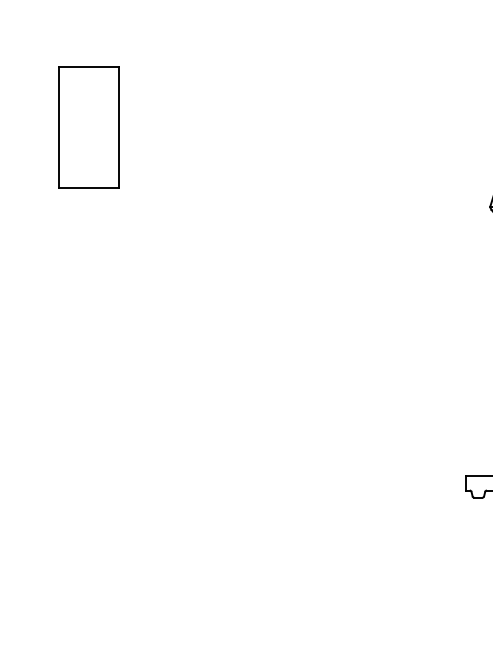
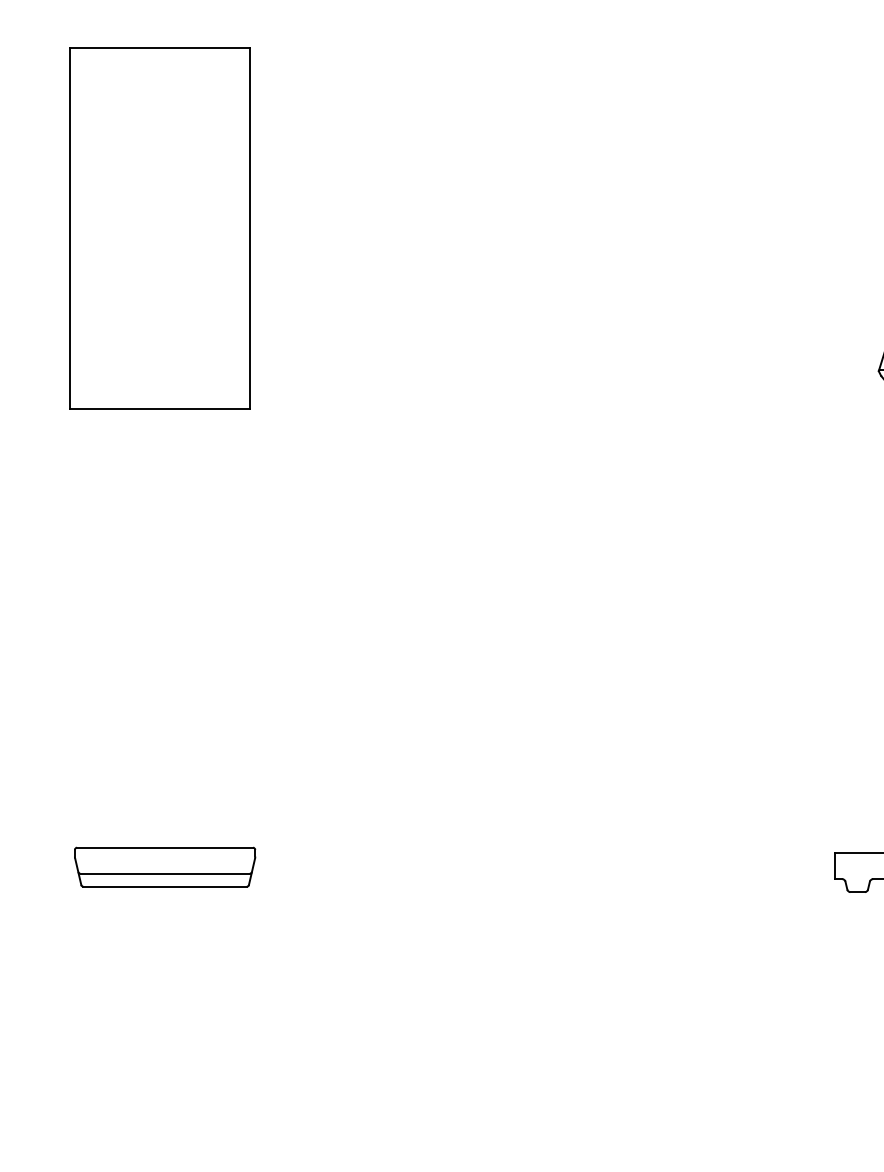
part: (88, 127) -> (158, 228), size x1.67
part: (91, 483) -> (164, 866), added

